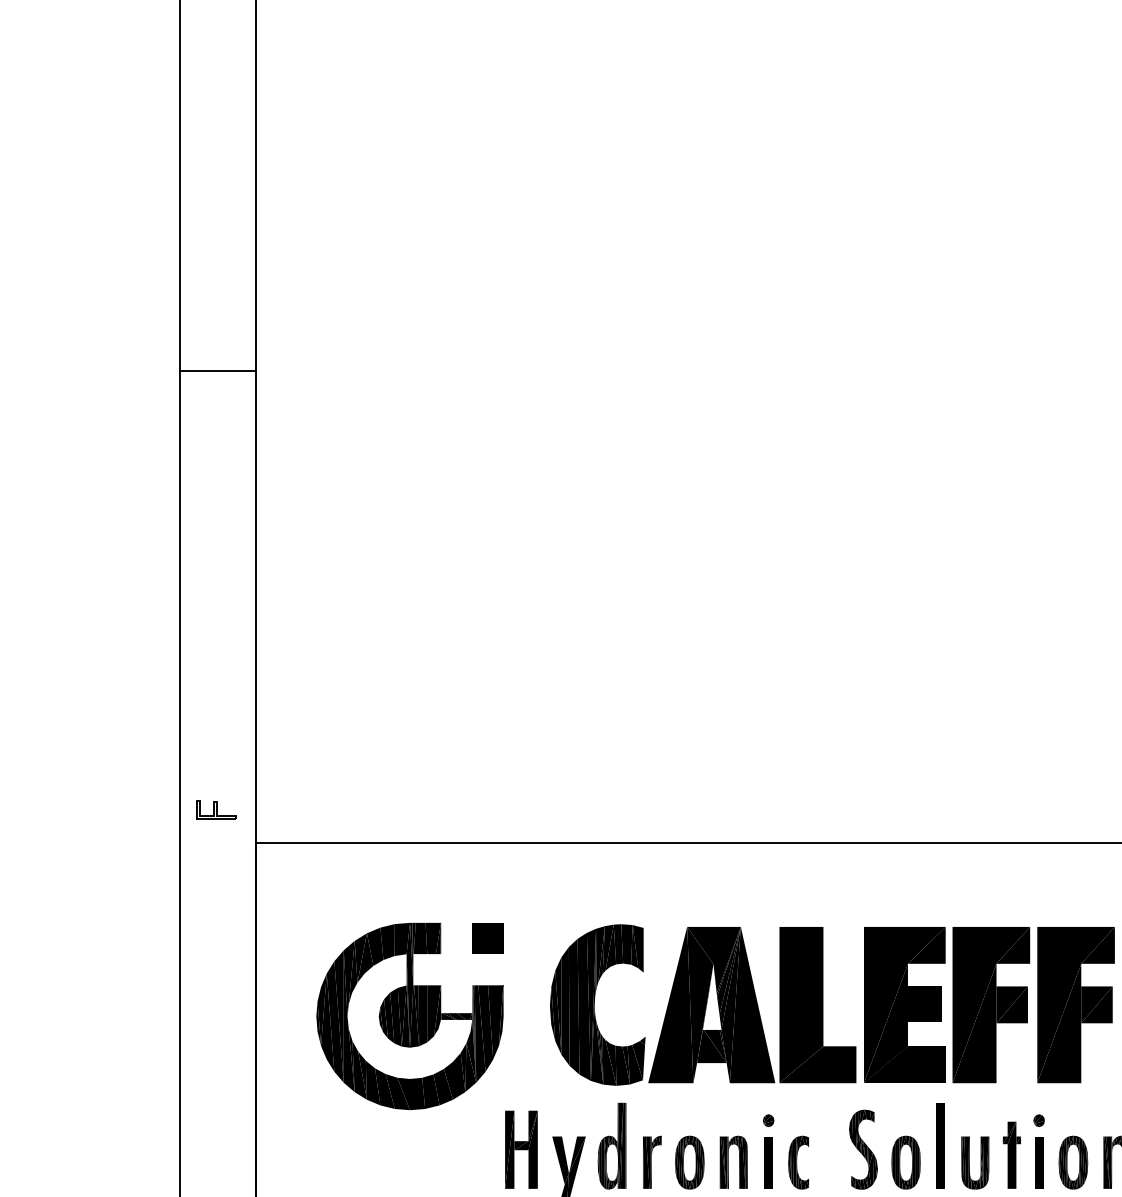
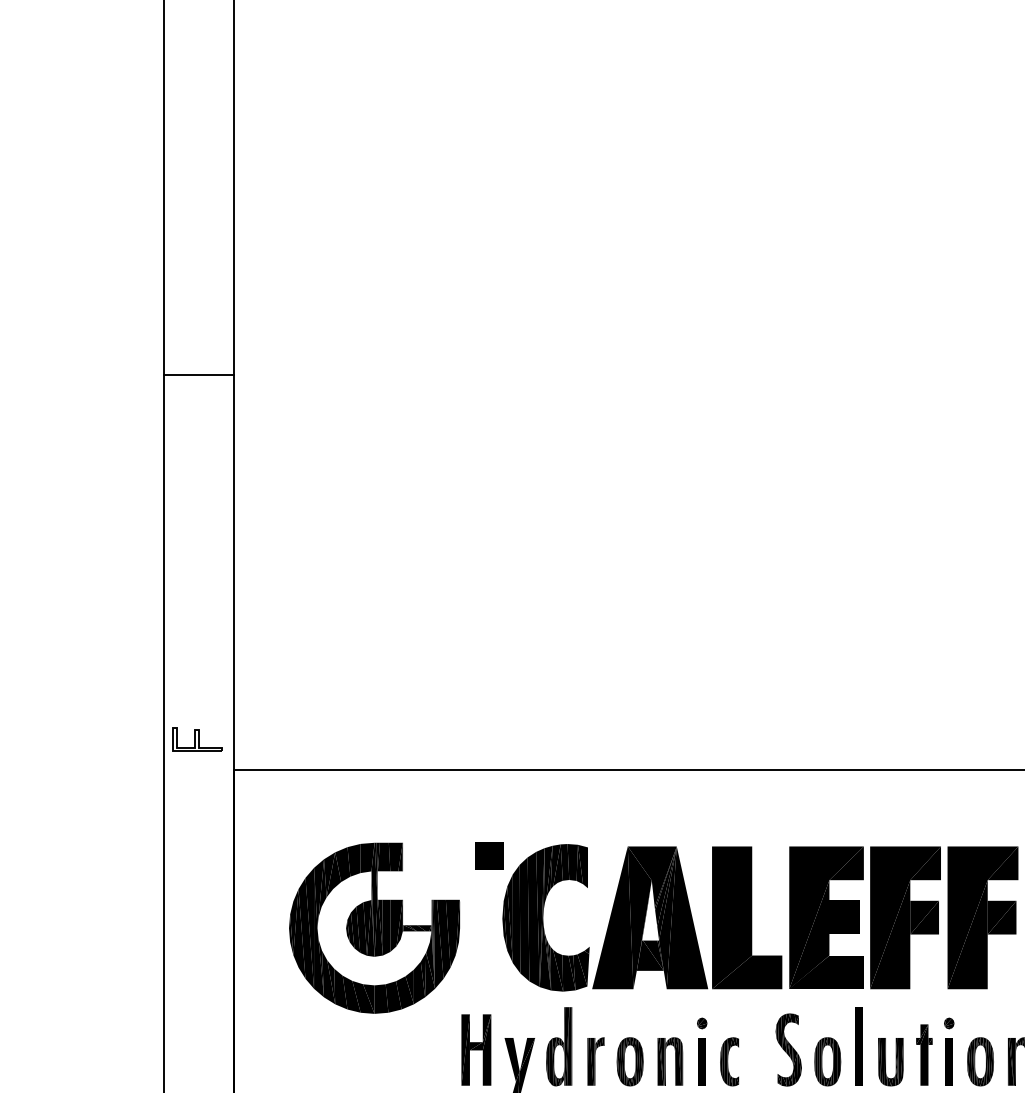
line: (217, 371) -> (198, 374), moved
part: (216, 809) -> (197, 739), size x1.4
part: (487, 938) -> (489, 856), moved

